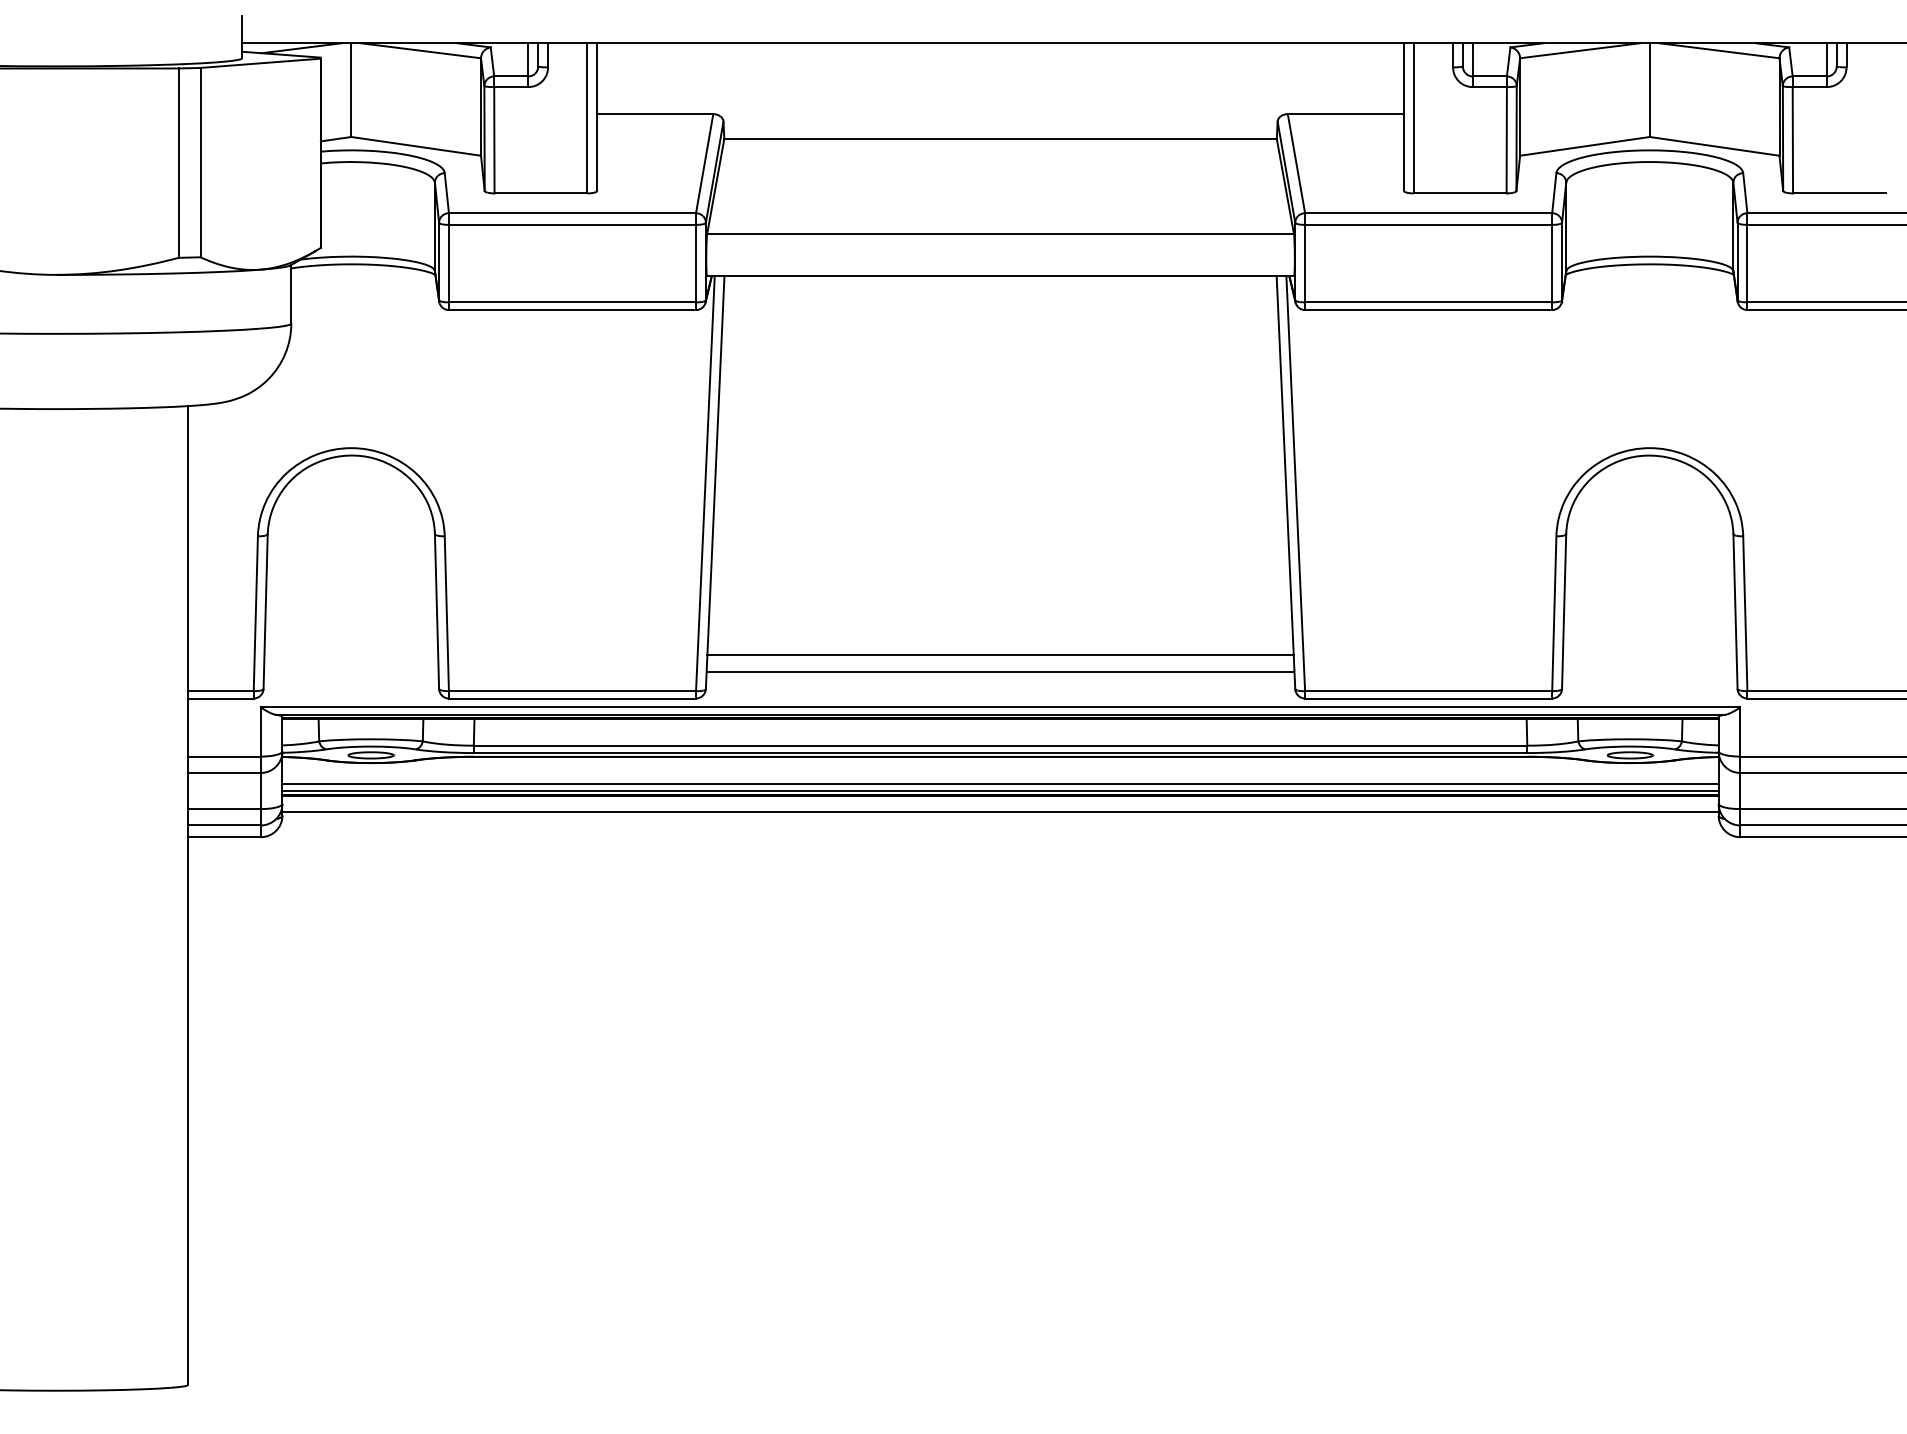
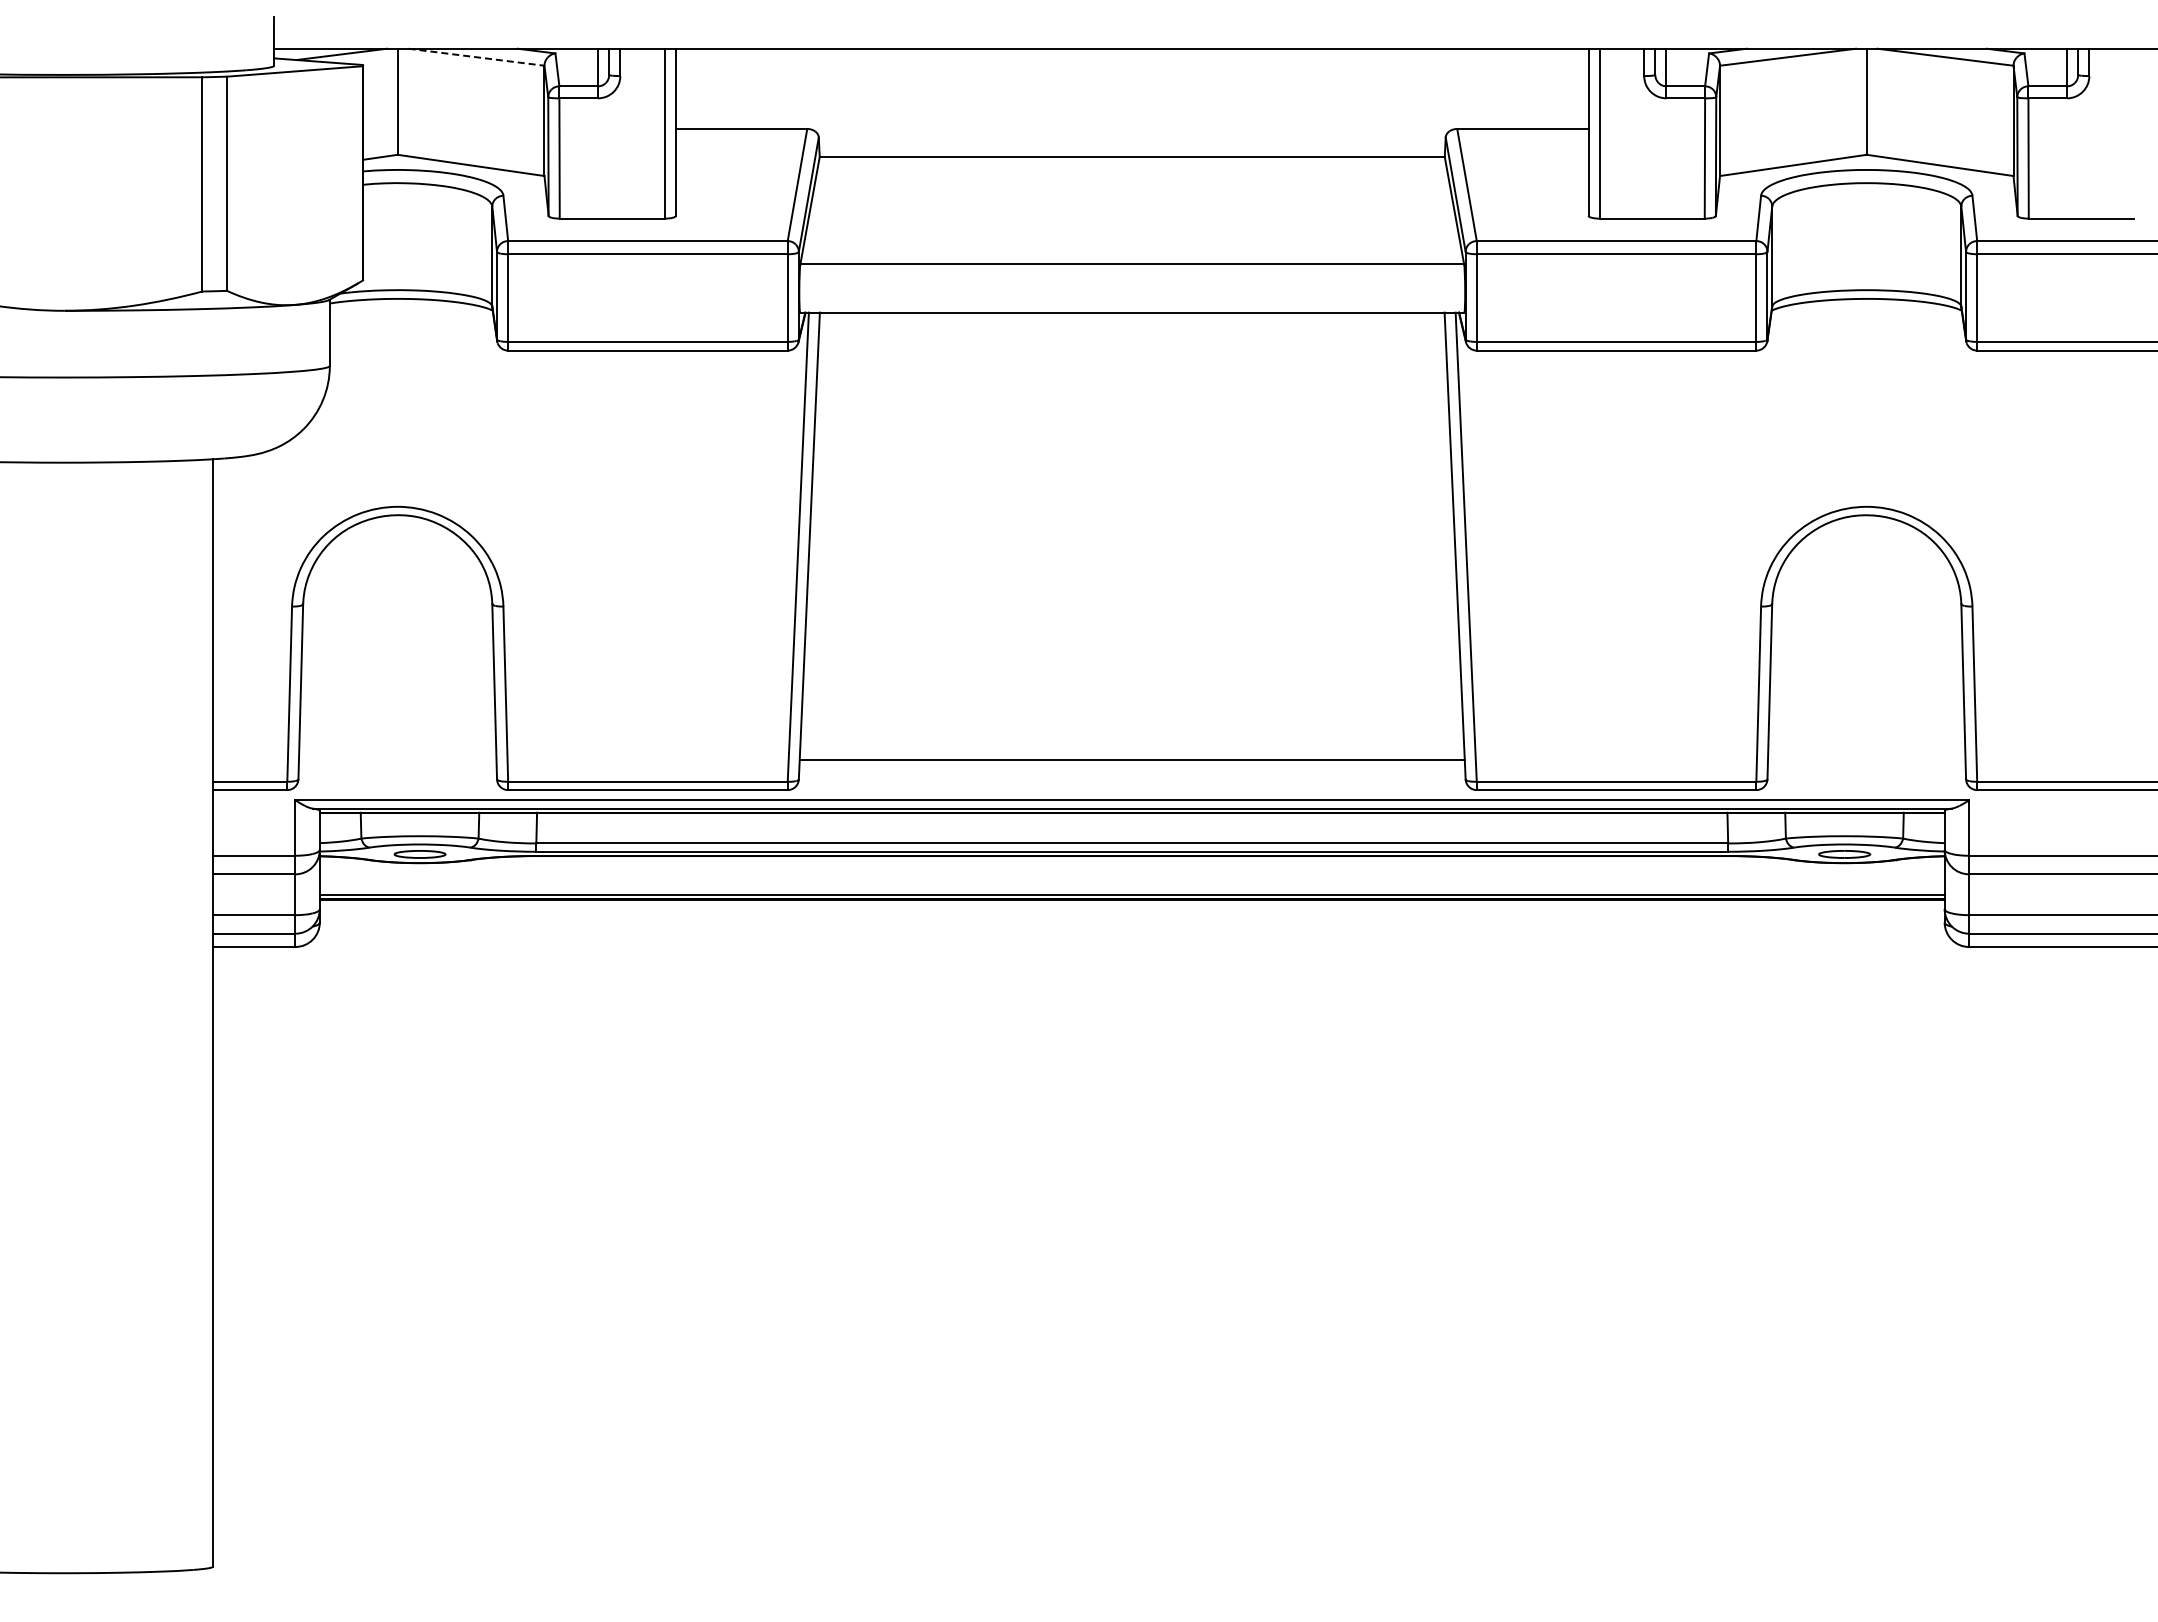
line: (421, 50) -> (477, 57), solid -> dashed
line: (1000, 655) -> (1132, 741), removed
line: (999, 783) -> (1131, 886), removed
line: (999, 812) -> (1131, 918), removed

